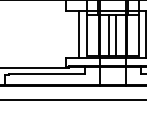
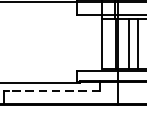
line: (79, 34) -> (93, 43), removed
line: (46, 73) -> (53, 90), solid -> dashed

